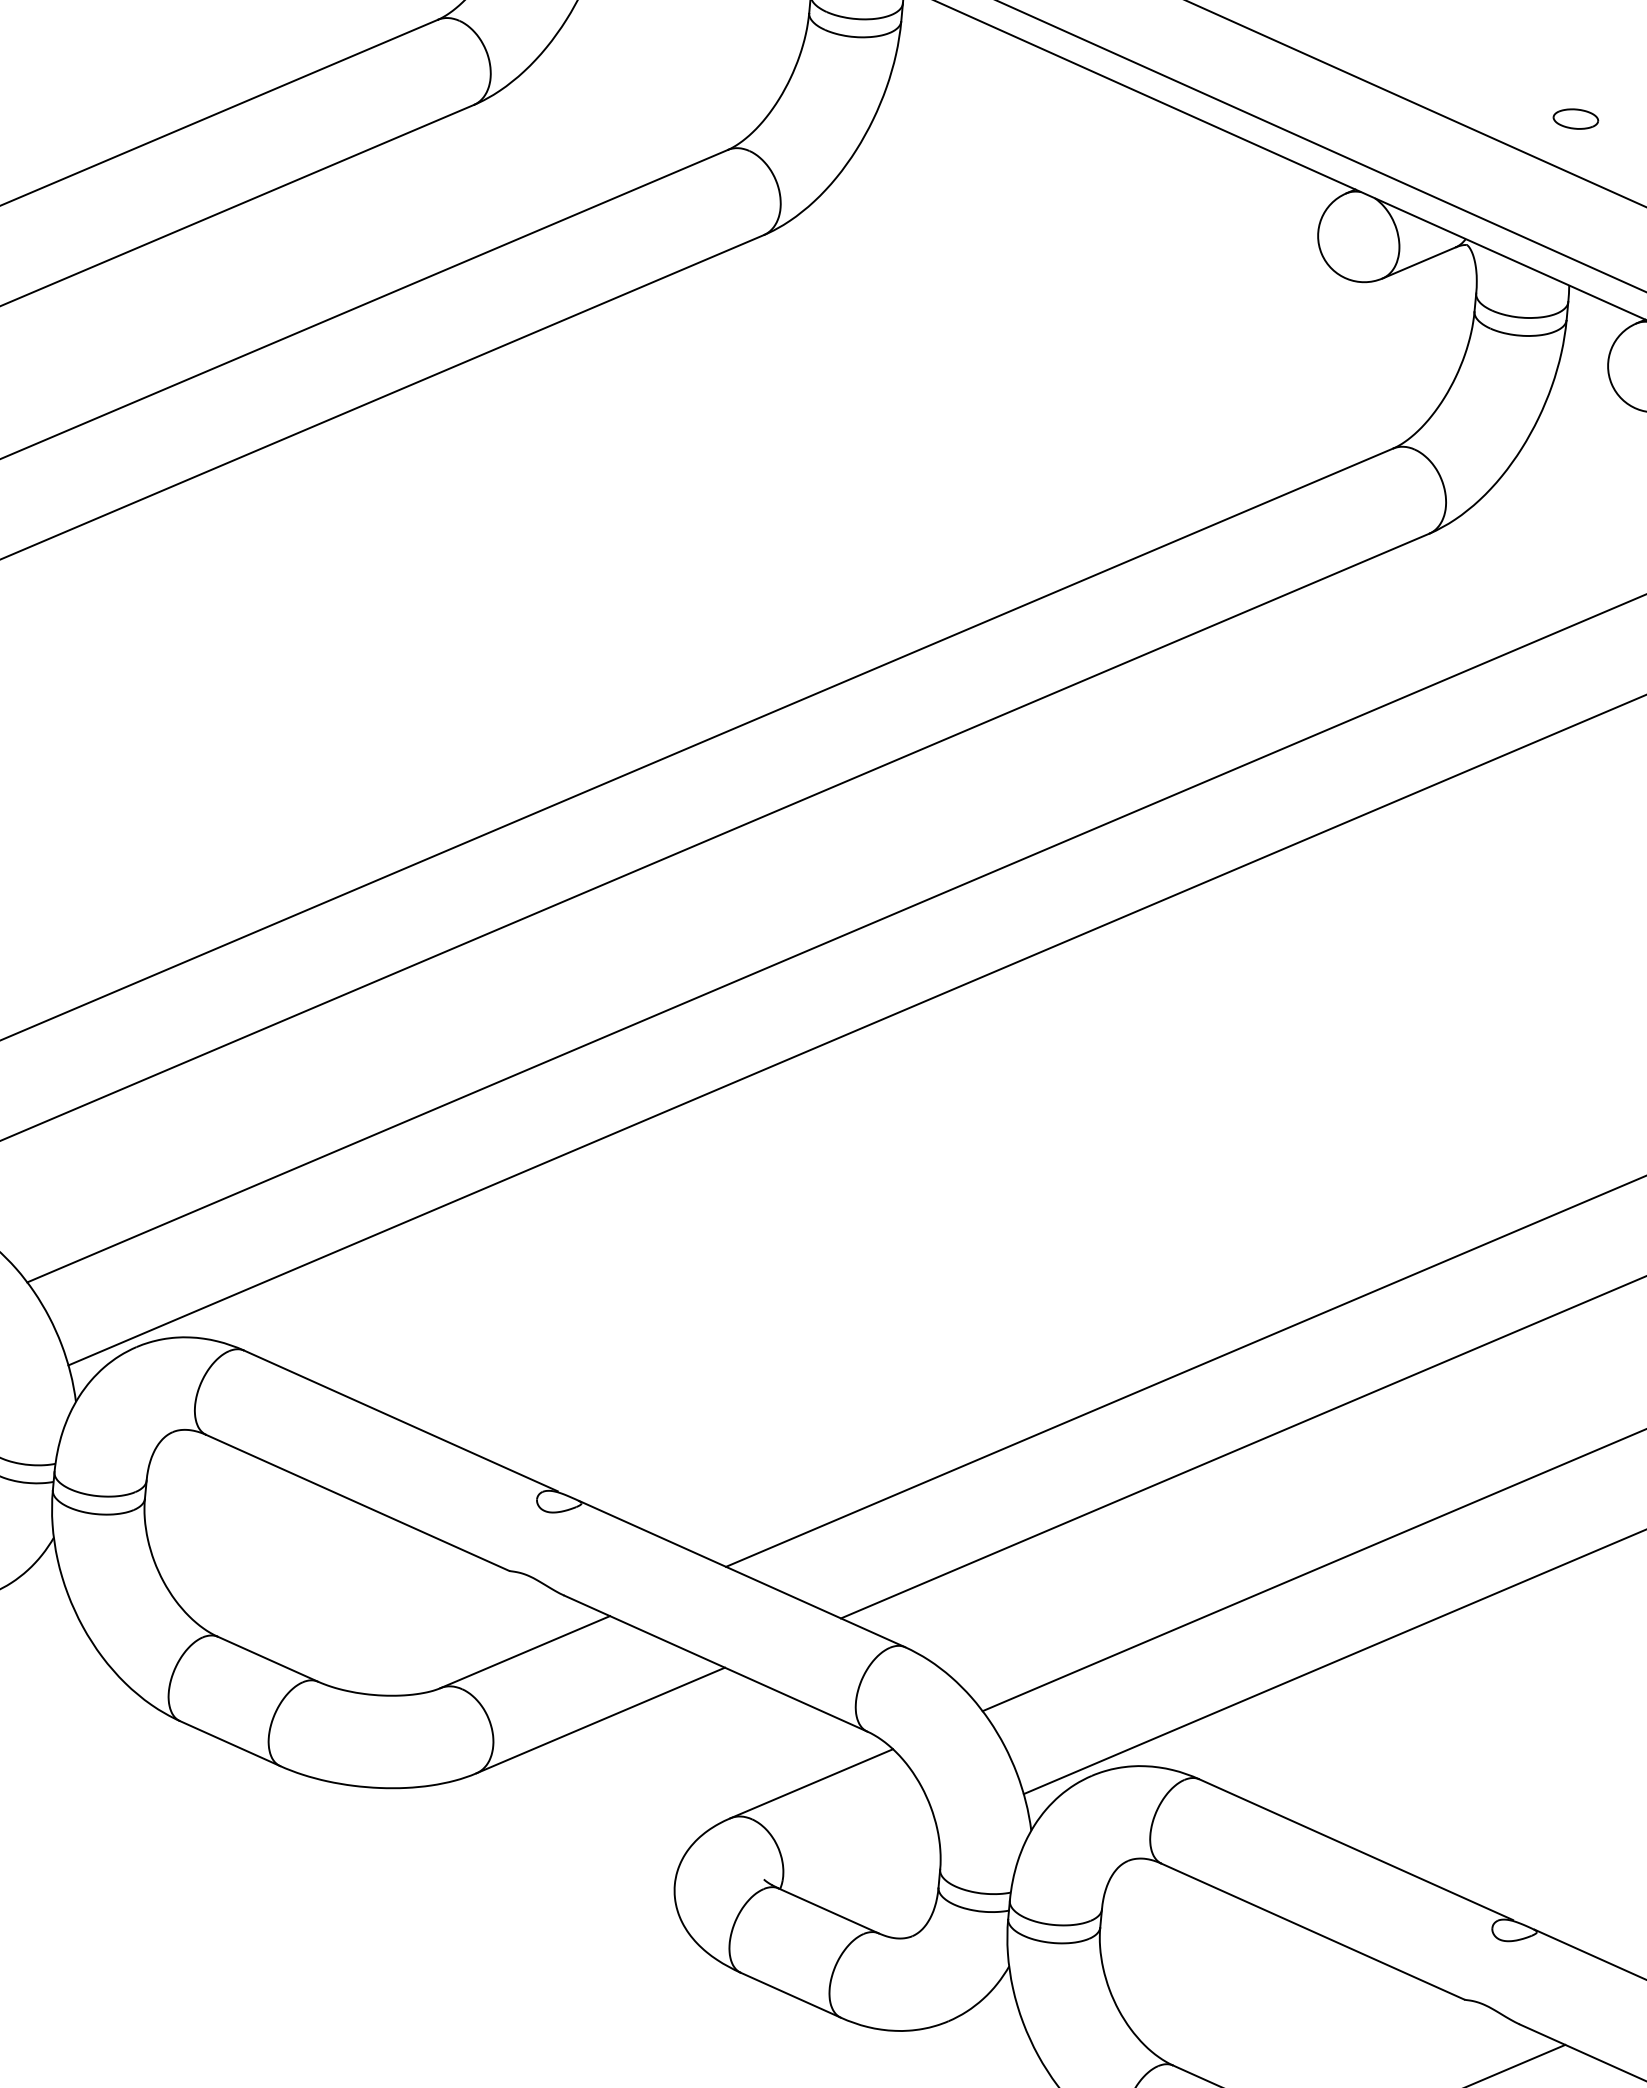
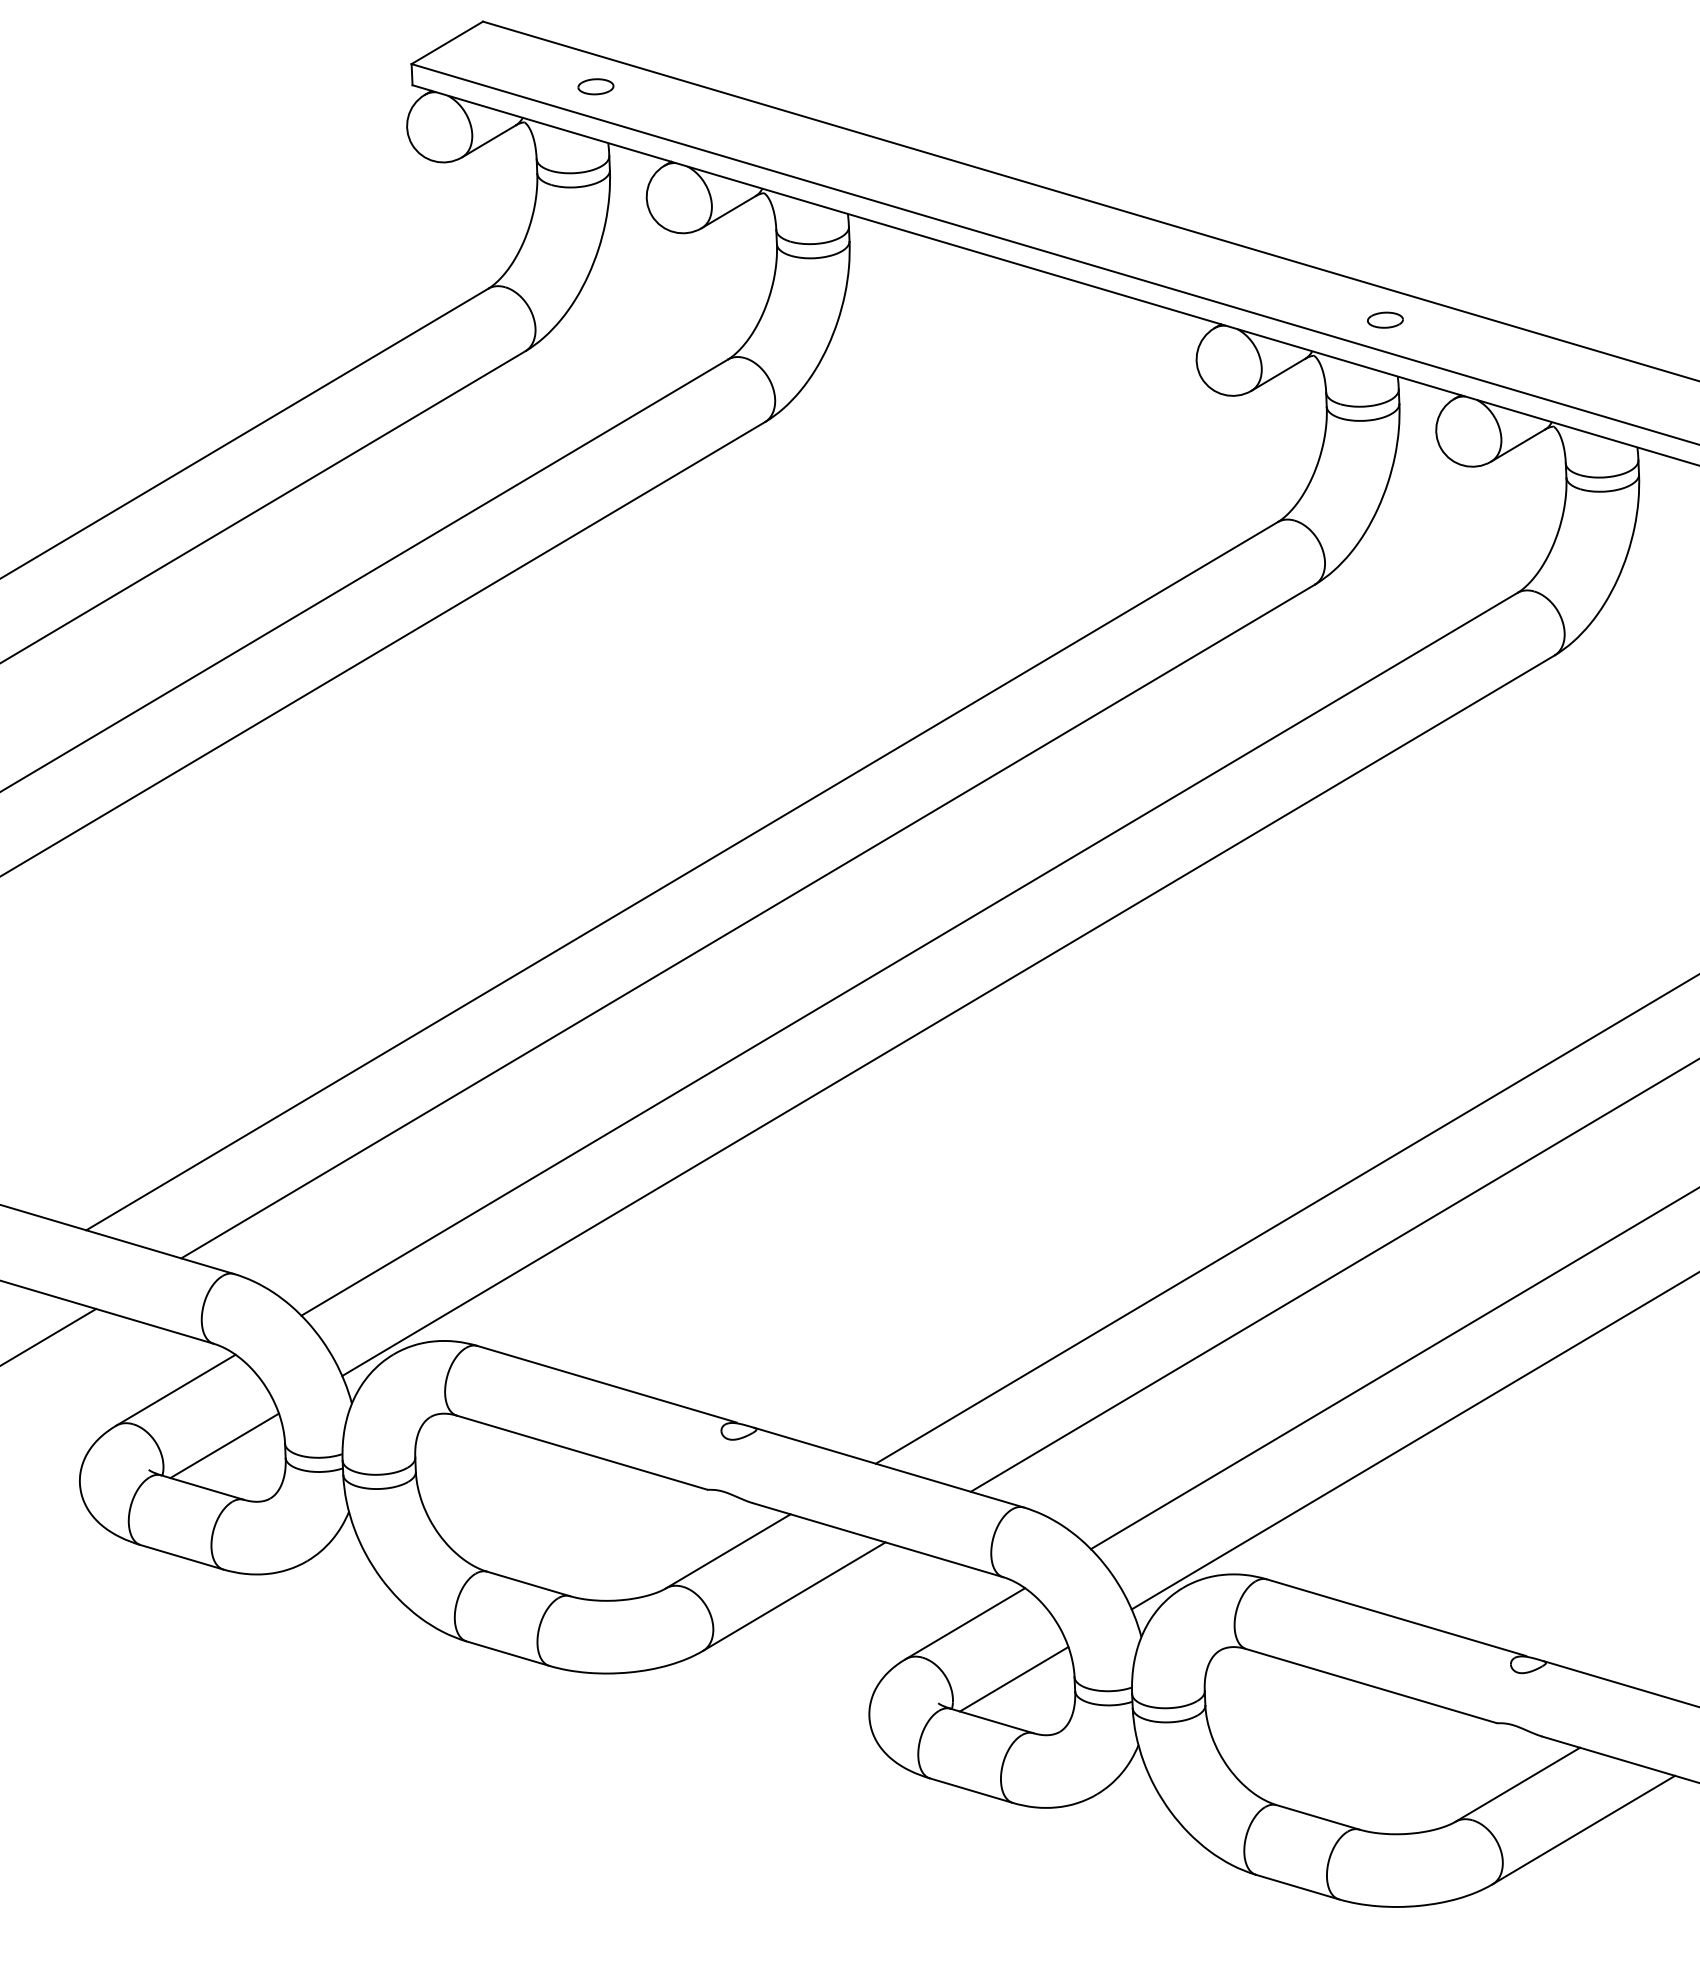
part: (1576, 118) -> (1385, 319), moved
line: (862, 1862) -> (1013, 1679), added

